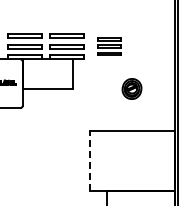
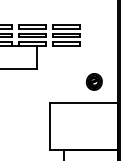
part: (109, 46) -> (66, 35), size x1.43
part: (131, 88) -> (93, 81), moved
line: (89, 160) -> (50, 126), dashed -> solid

